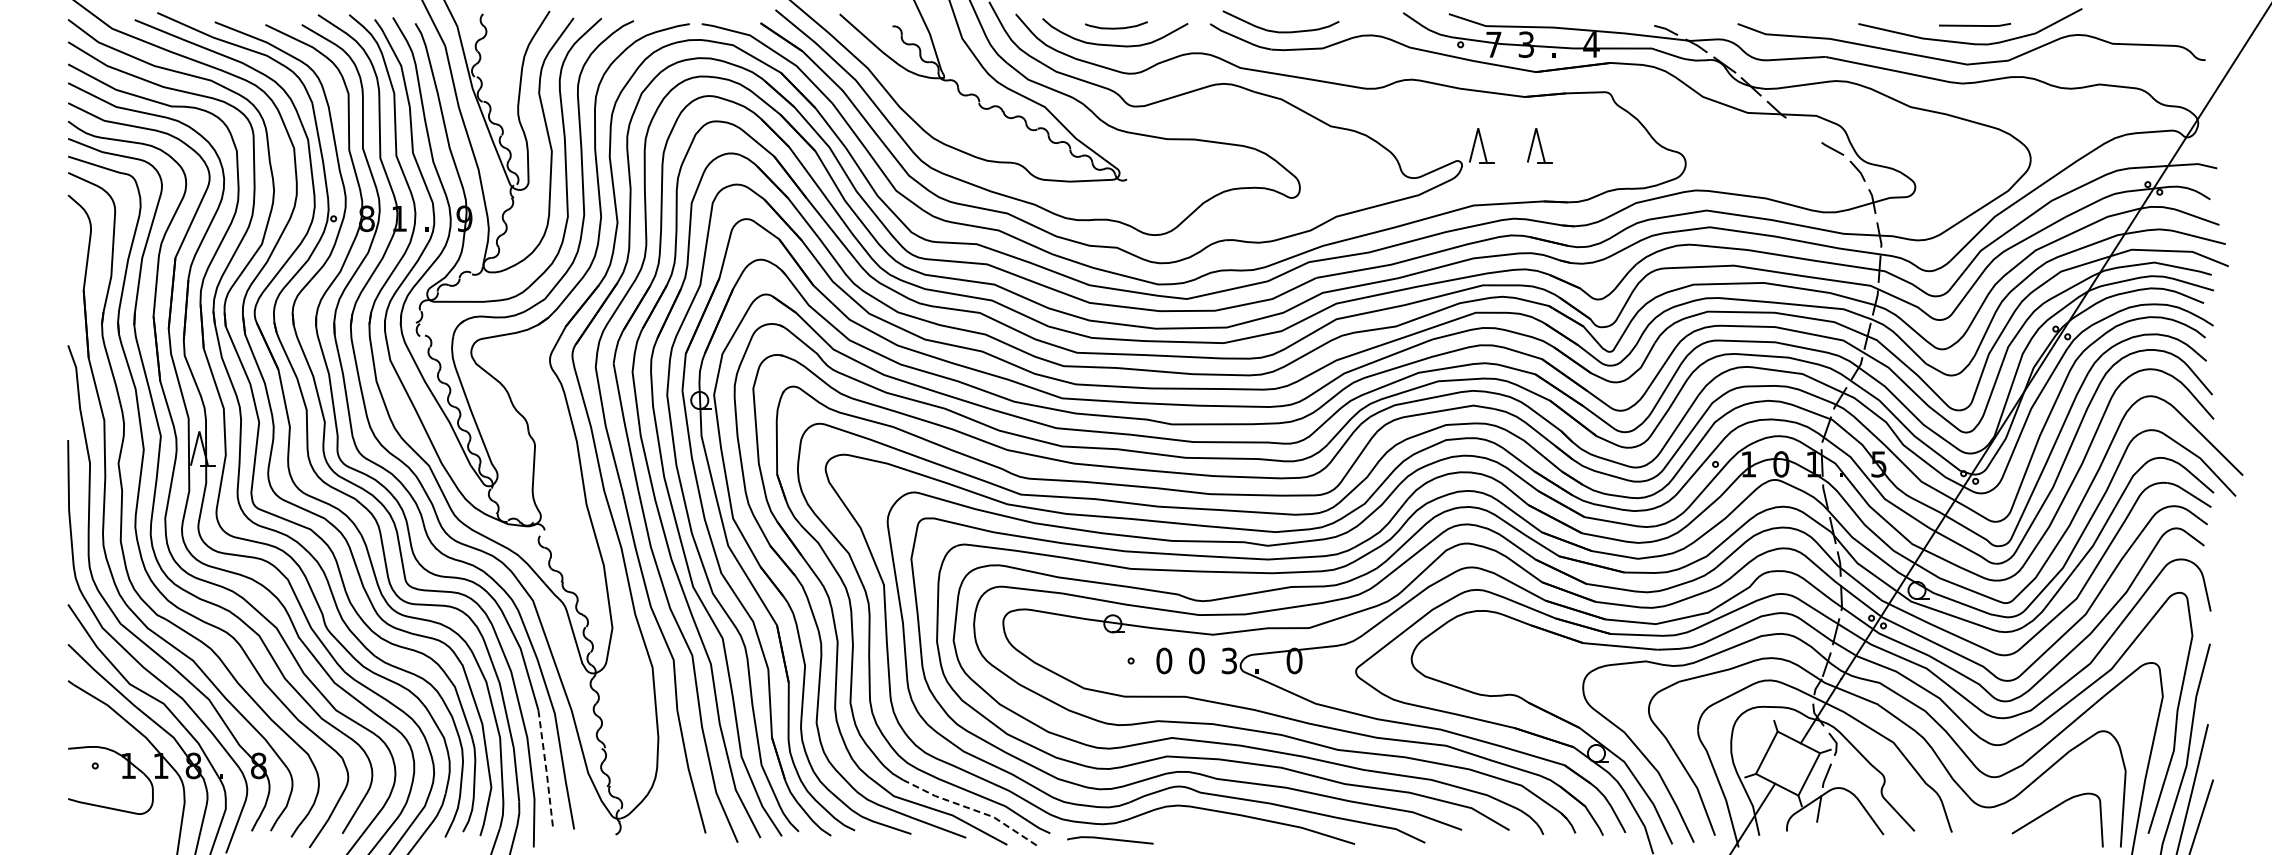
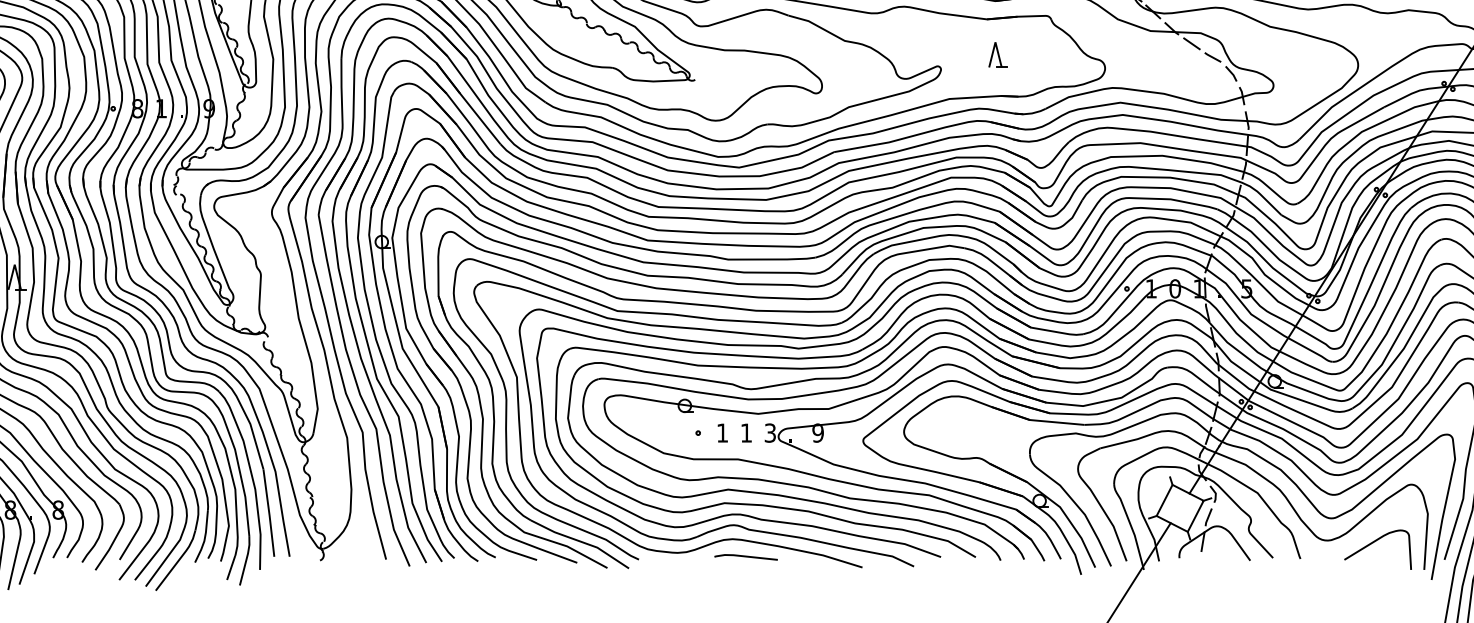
line: (1803, 129) -> (1191, 43), added
part: (1481, 145) -> (955, 54), removed
text: (1164, 660) -> (722, 432), 0 -> 1
text: (1196, 660) -> (746, 432), 0 -> 1
text: (1294, 661) -> (818, 433), 0 -> 9
line: (546, 770) -> (269, 513), dashed -> solid
line: (971, 808) -> (581, 541), dashed -> solid
line: (1110, 840) -> (746, 557), moved

